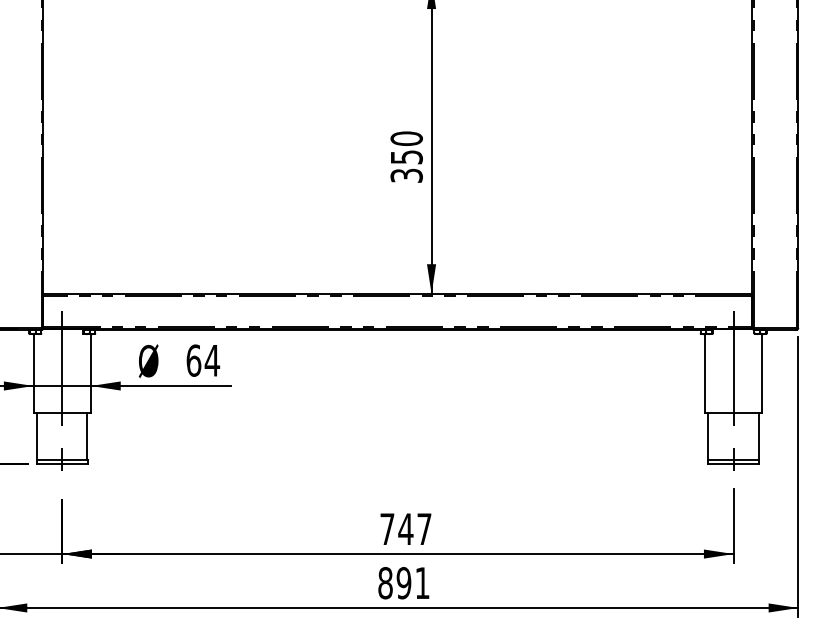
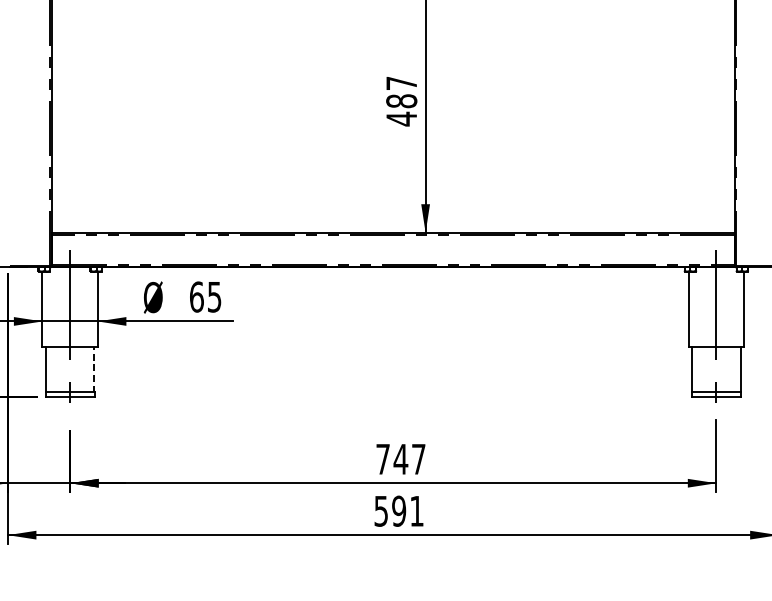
text: (406, 157) -> (401, 101), 350 -> 487
text: (212, 360) -> (214, 296), 64 -> 65
line: (87, 435) -> (94, 369), solid -> dashed
text: (385, 583) -> (381, 511), 891 -> 591

